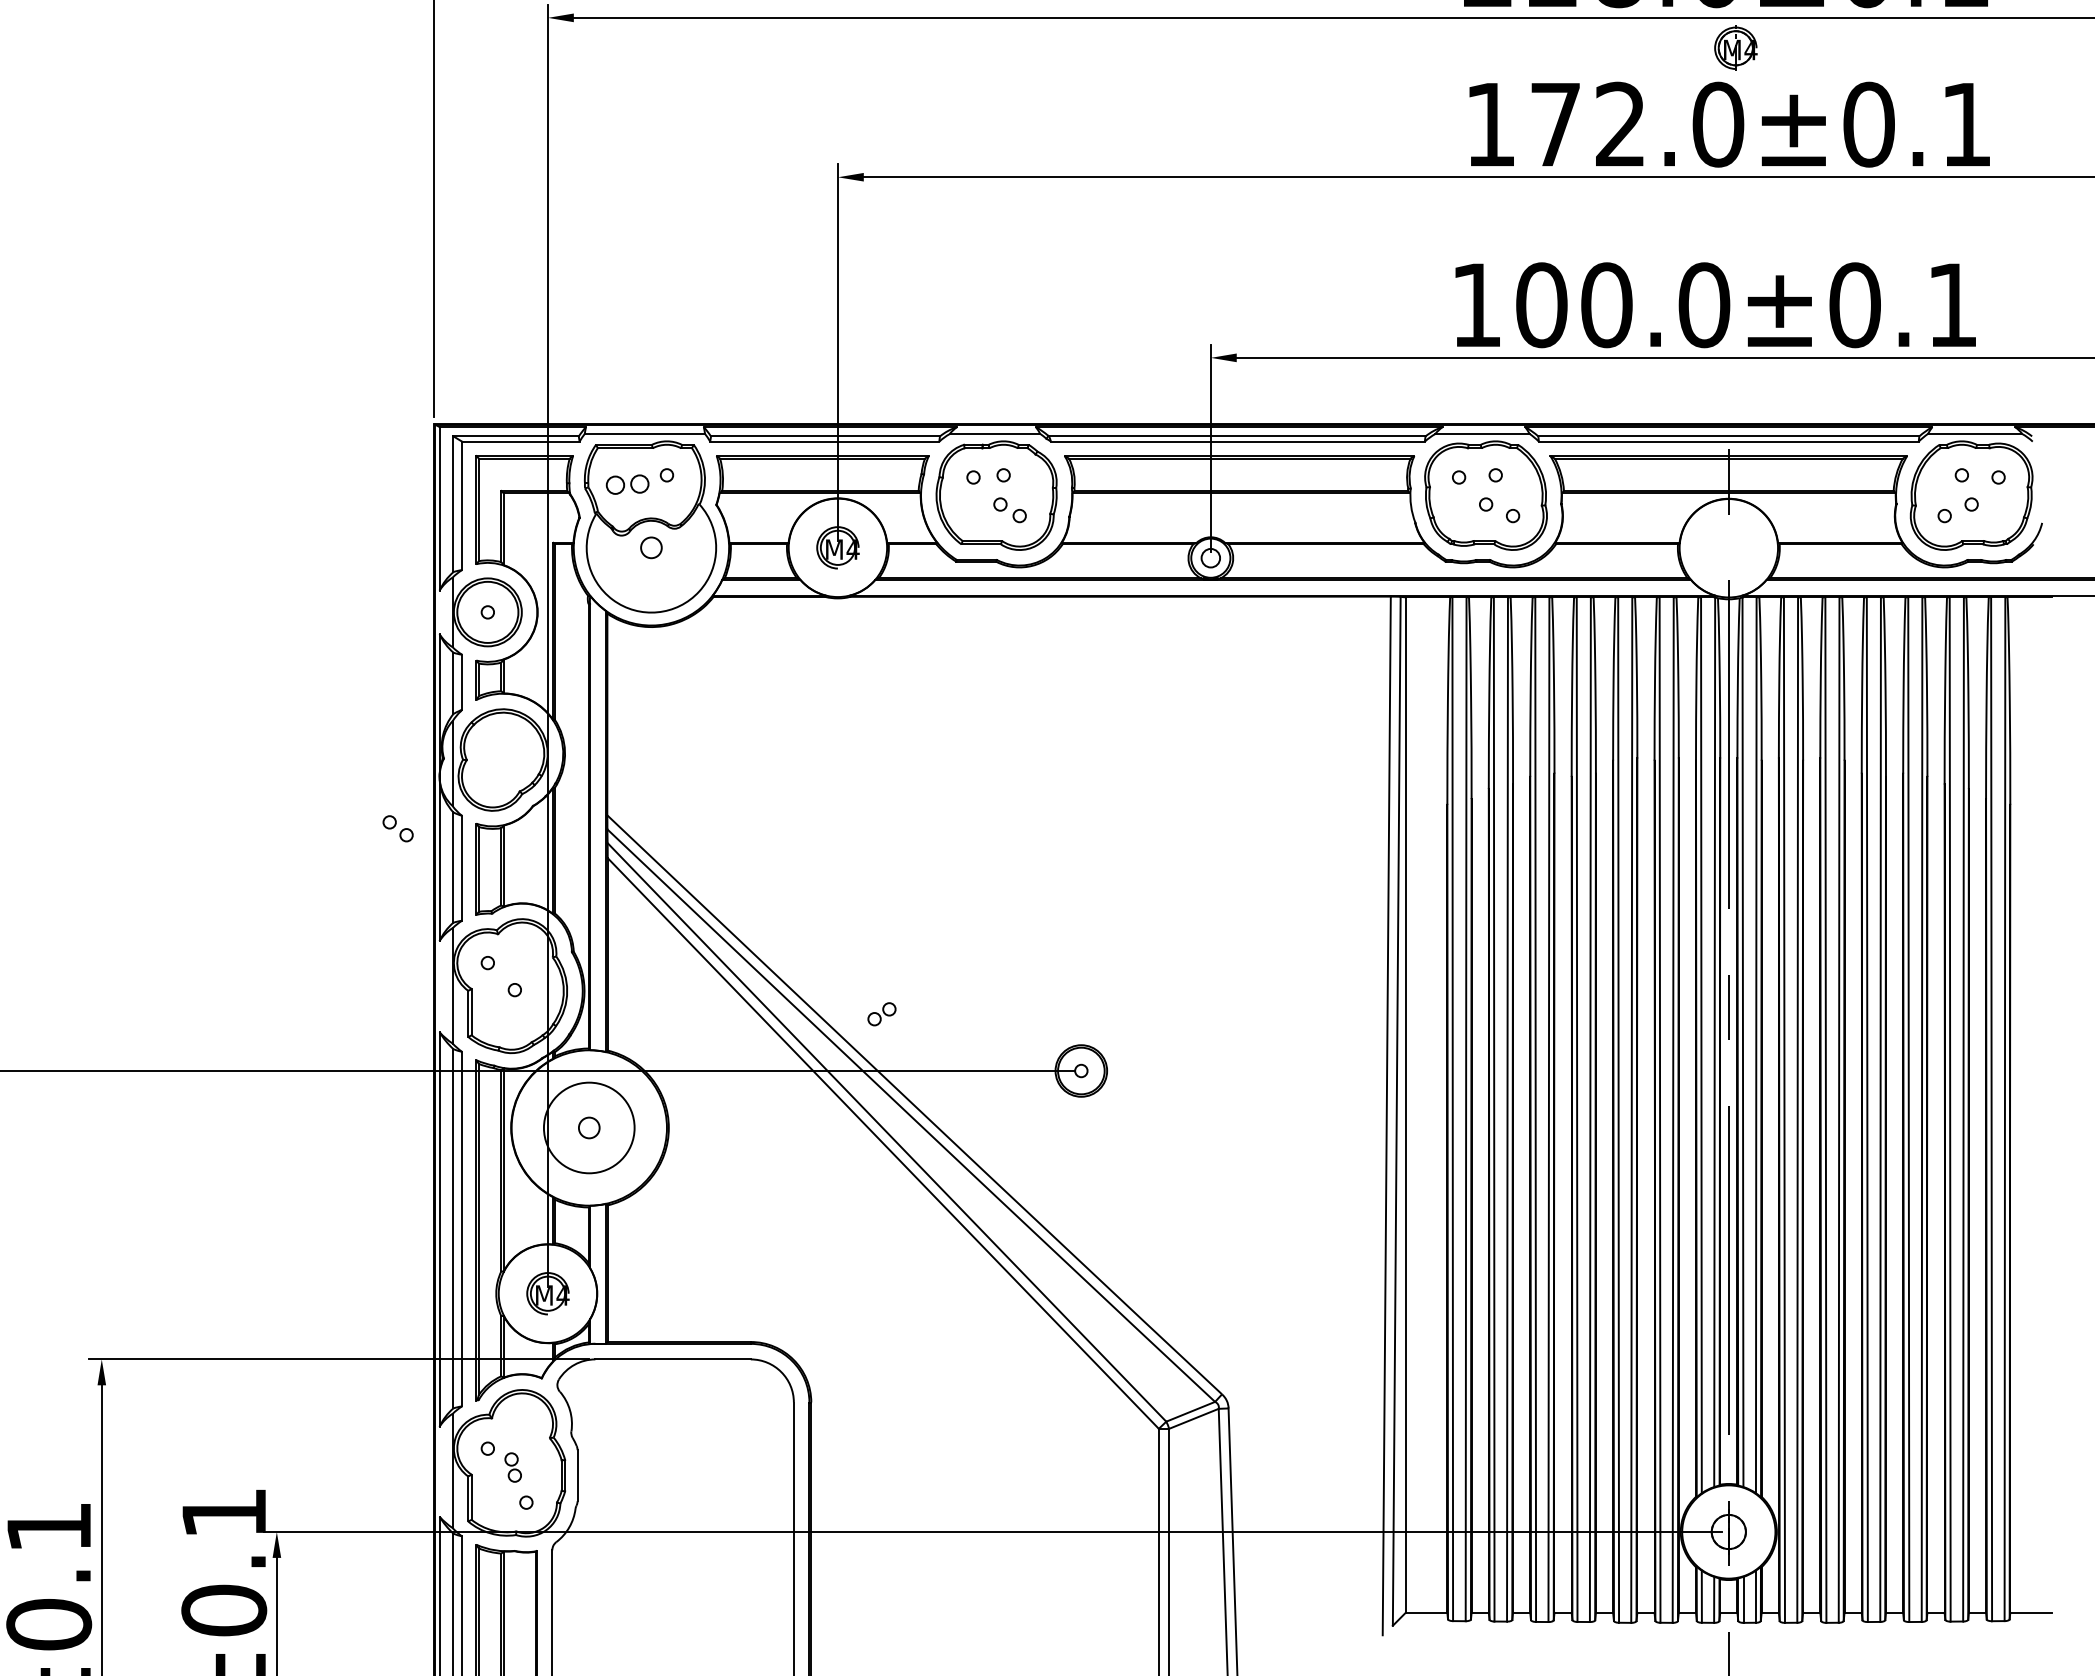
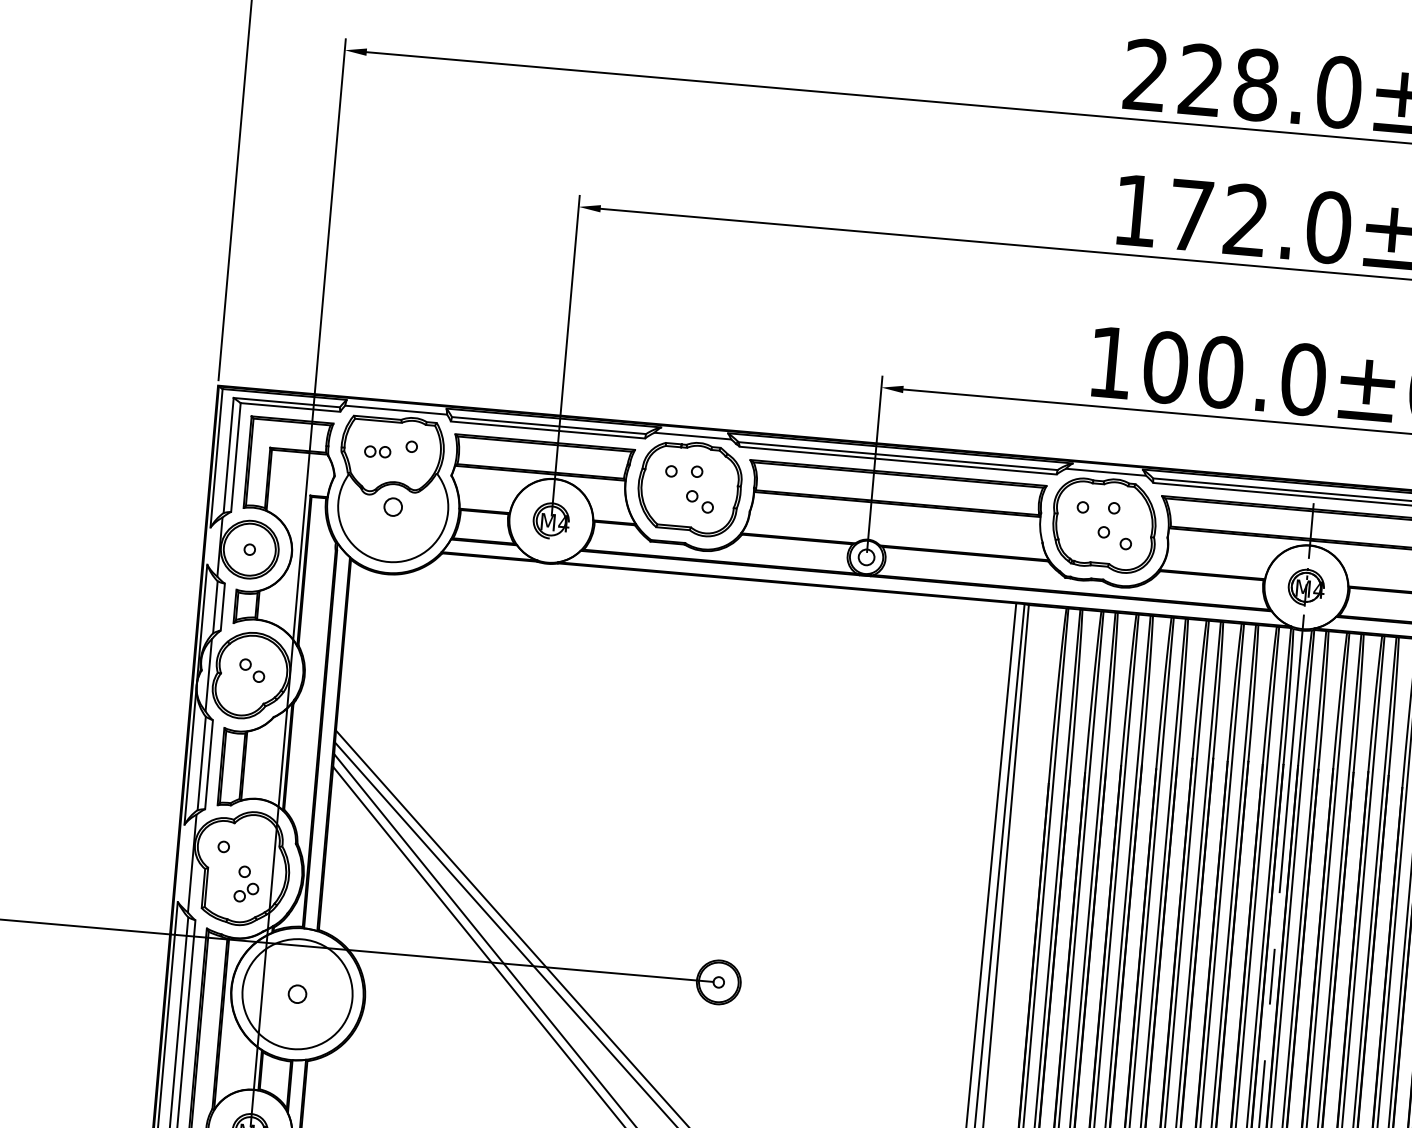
part: (1735, 47) -> (1306, 586), moved
part: (627, 484) -> (377, 451), size x0.71
part: (397, 828) -> (251, 670), moved
part: (881, 1014) -> (245, 892), moved
circle: (589, 1127) -> (297, 993), size x1.43

